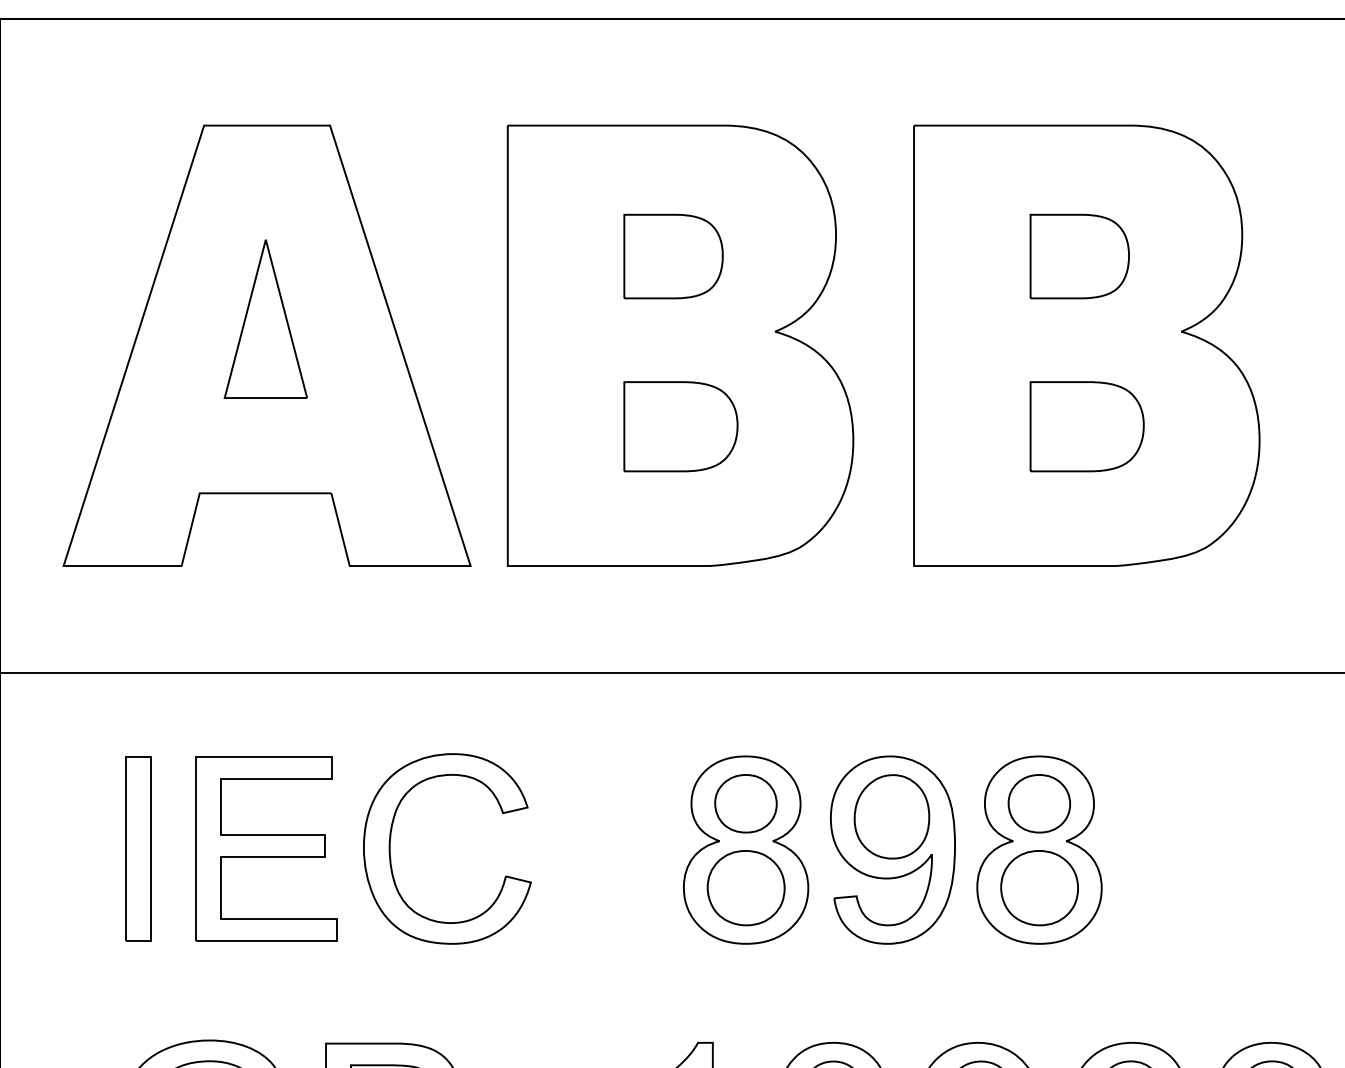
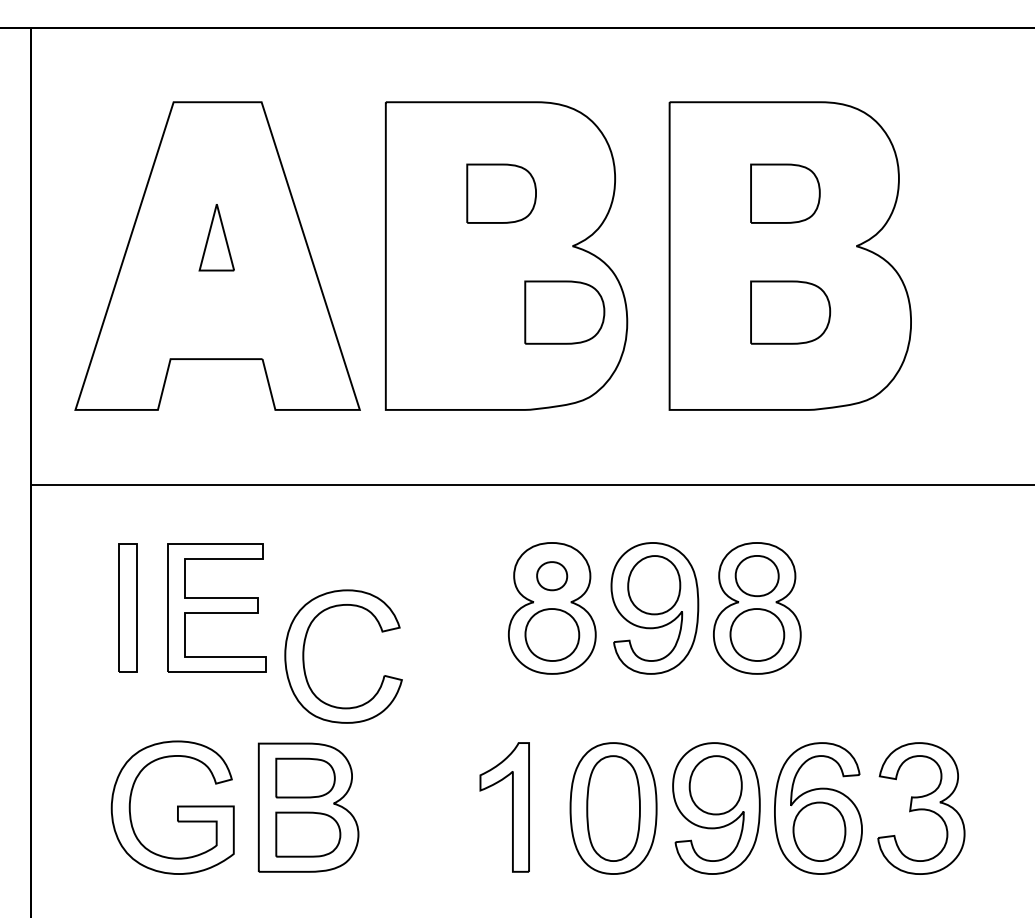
part: (265, 319) -> (216, 237), size x0.6
part: (680, 426) -> (564, 312), moved
part: (744, 804) -> (551, 576), size x0.7
part: (391, 848) -> (304, 656), moved

